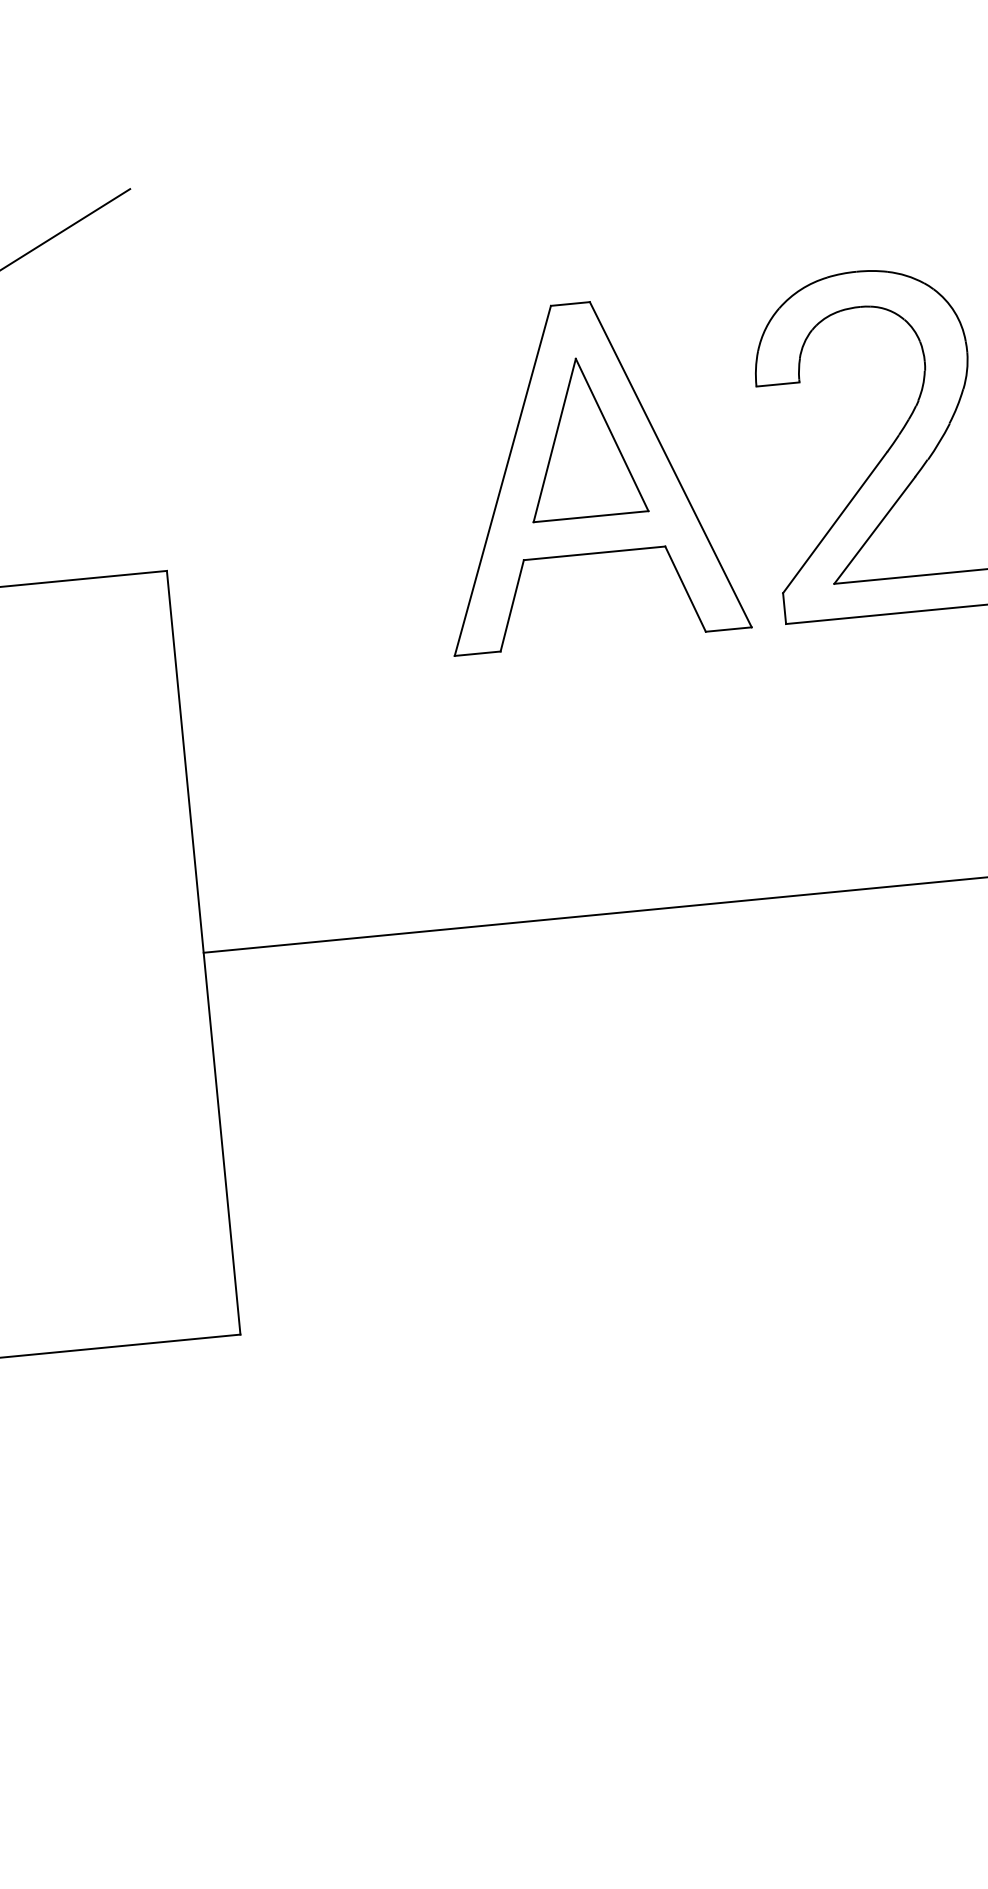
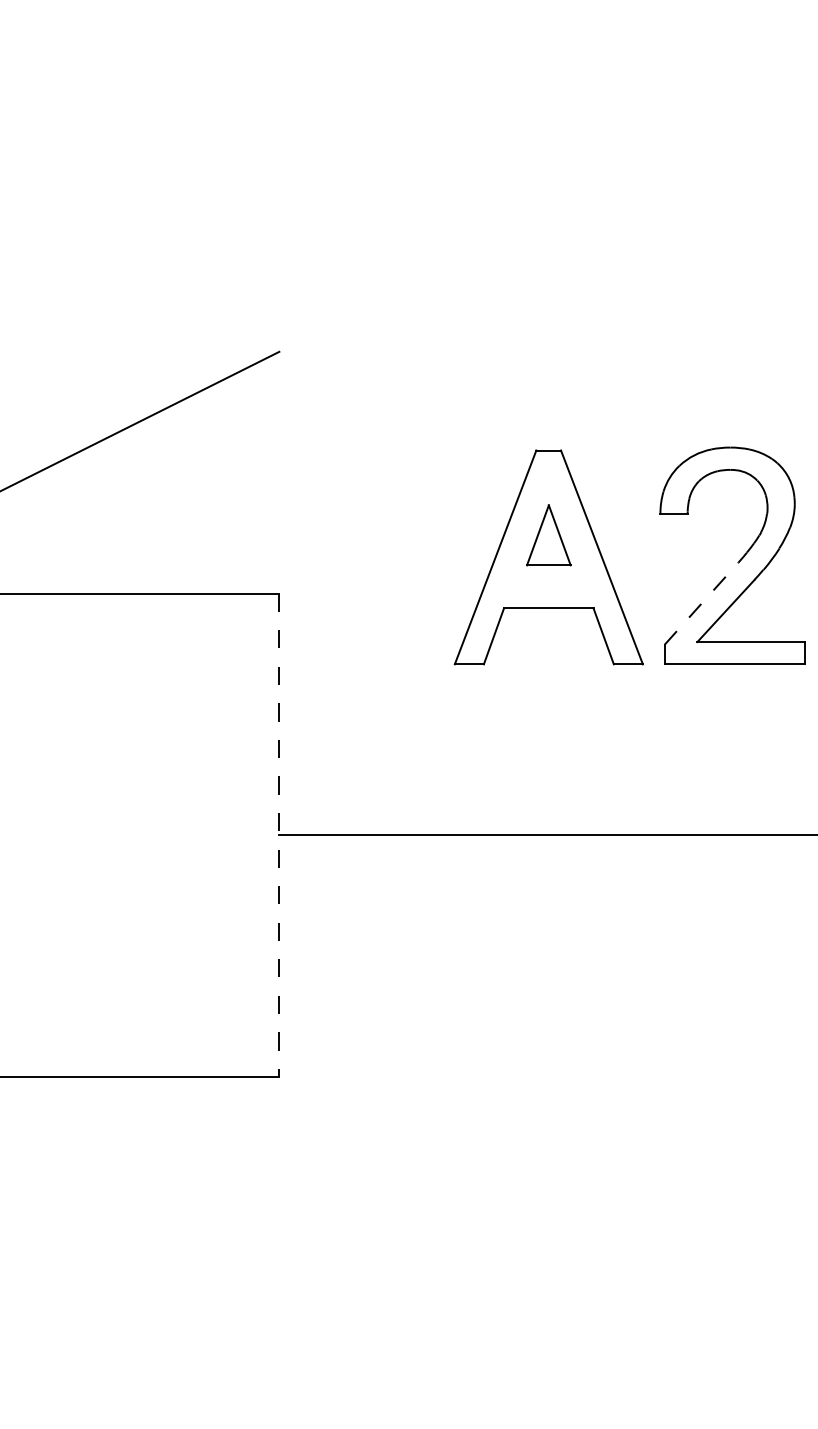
part: (583, 438) -> (548, 535), size x0.6
line: (834, 522) -> (701, 603), solid -> dashed
line: (203, 952) -> (279, 835), solid -> dashed

